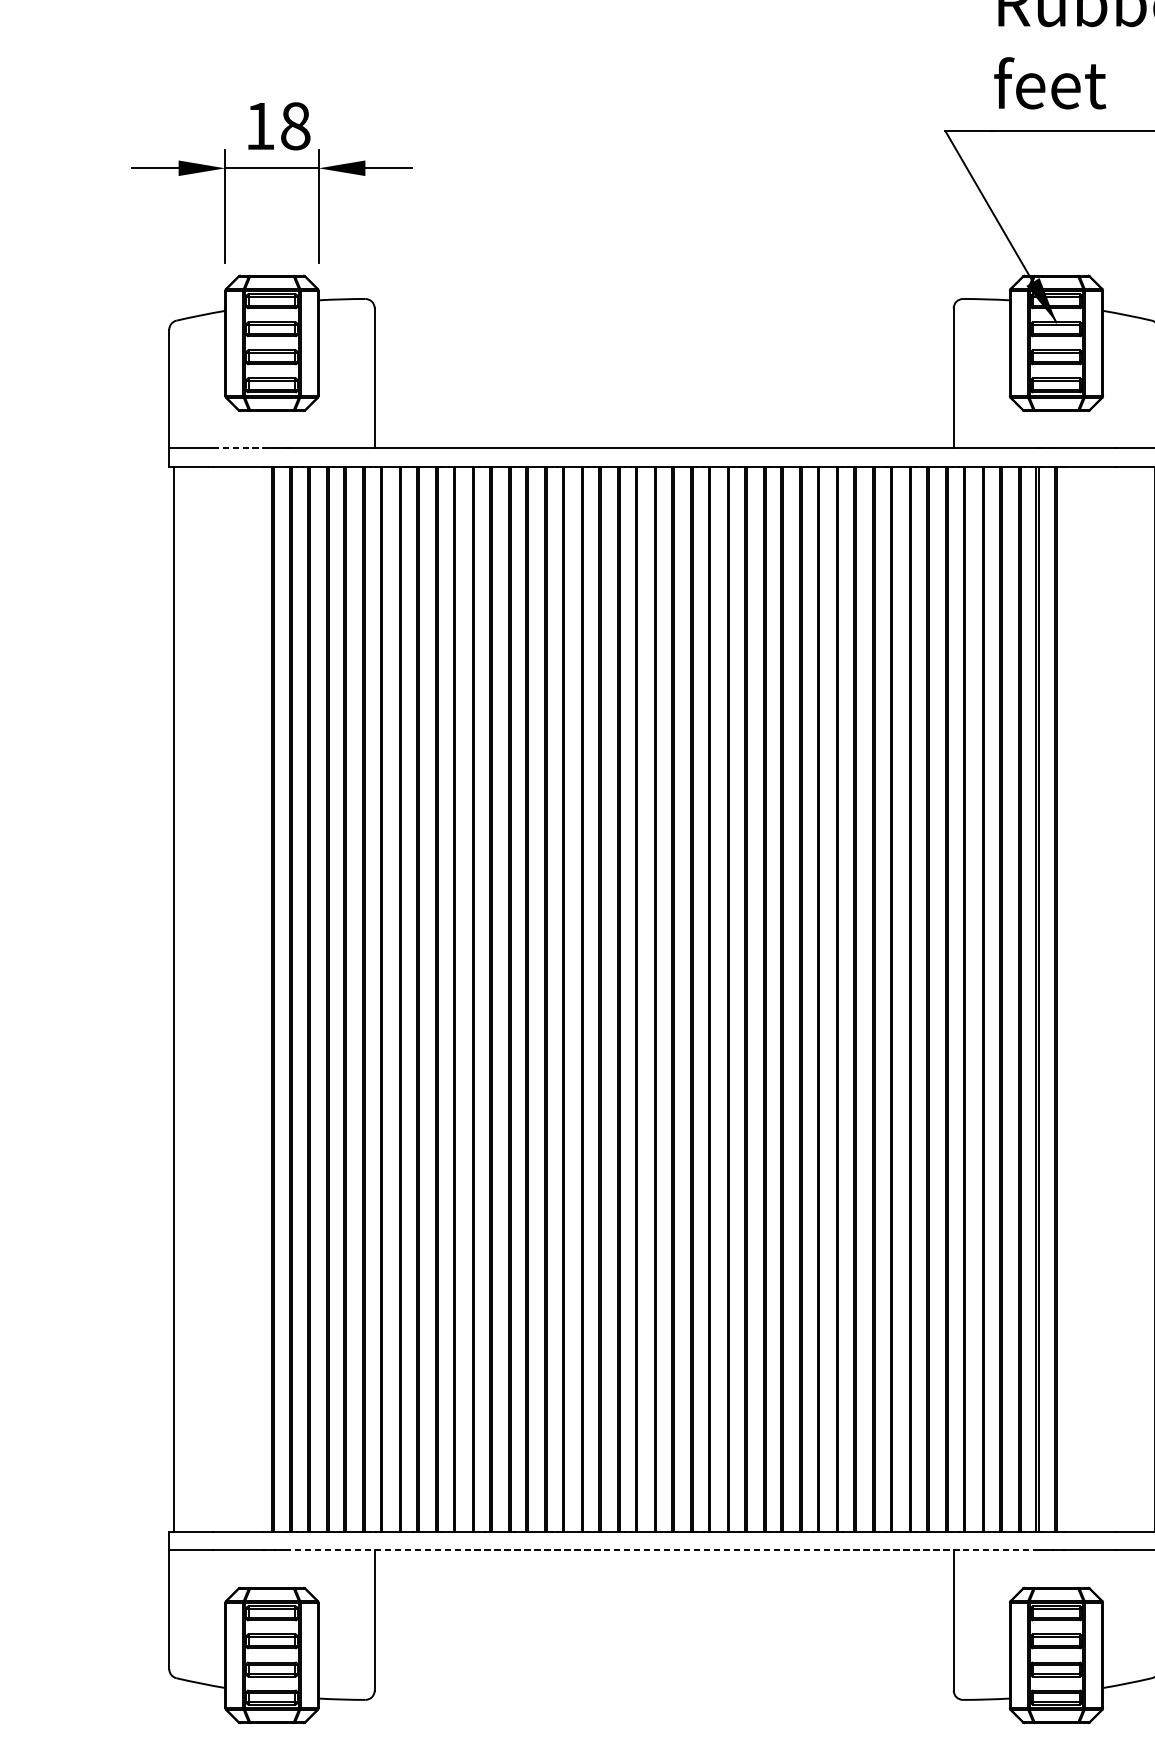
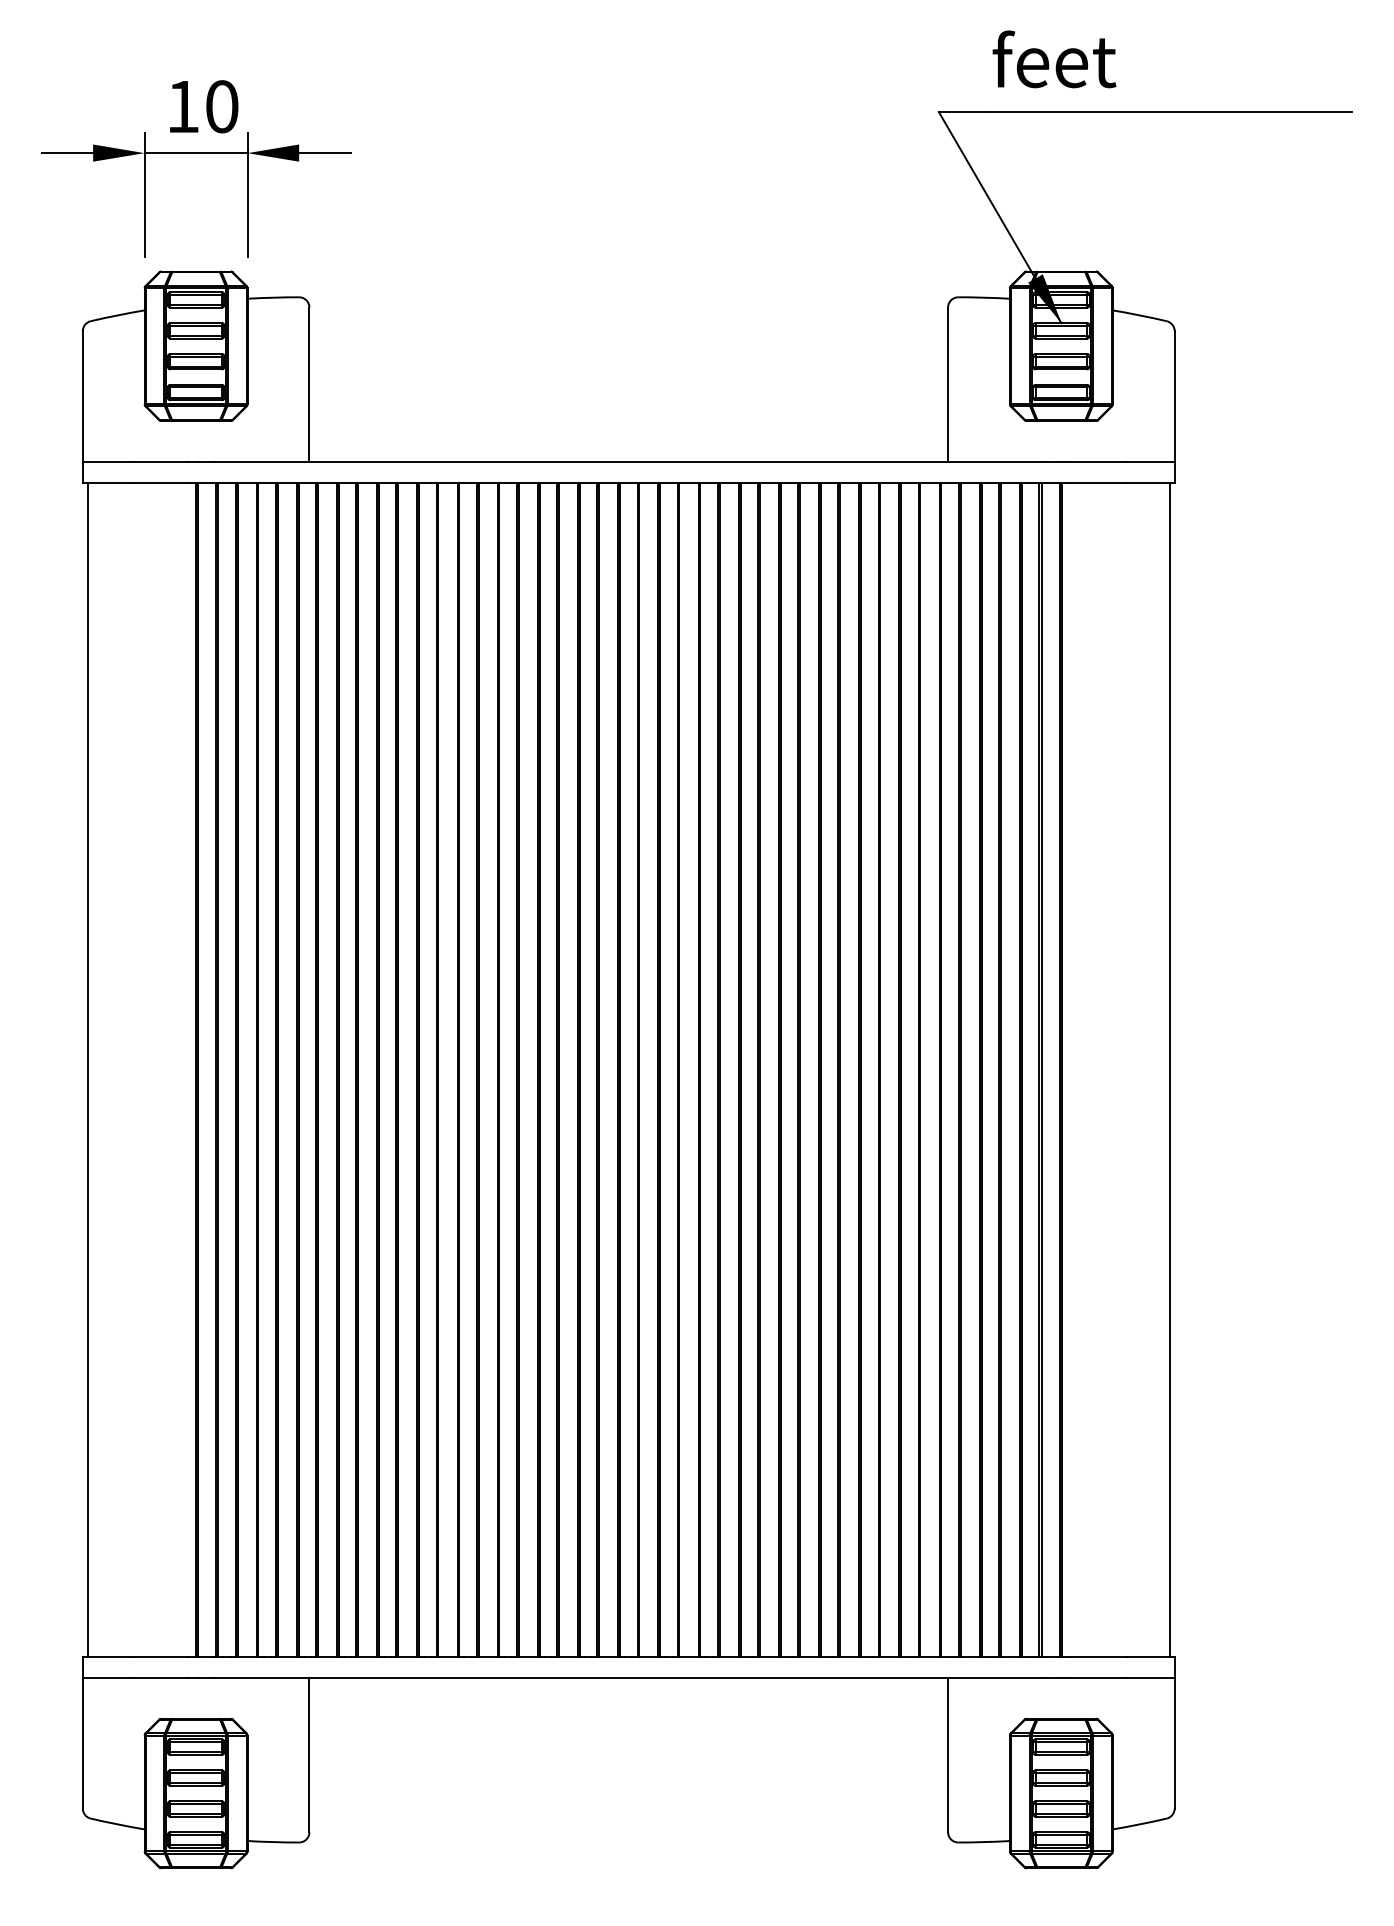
text: (295, 126) -> (222, 106), 18 -> 10
line: (238, 448) -> (159, 462), dashed -> solid
line: (663, 1550) -> (628, 1677), dashed -> solid

